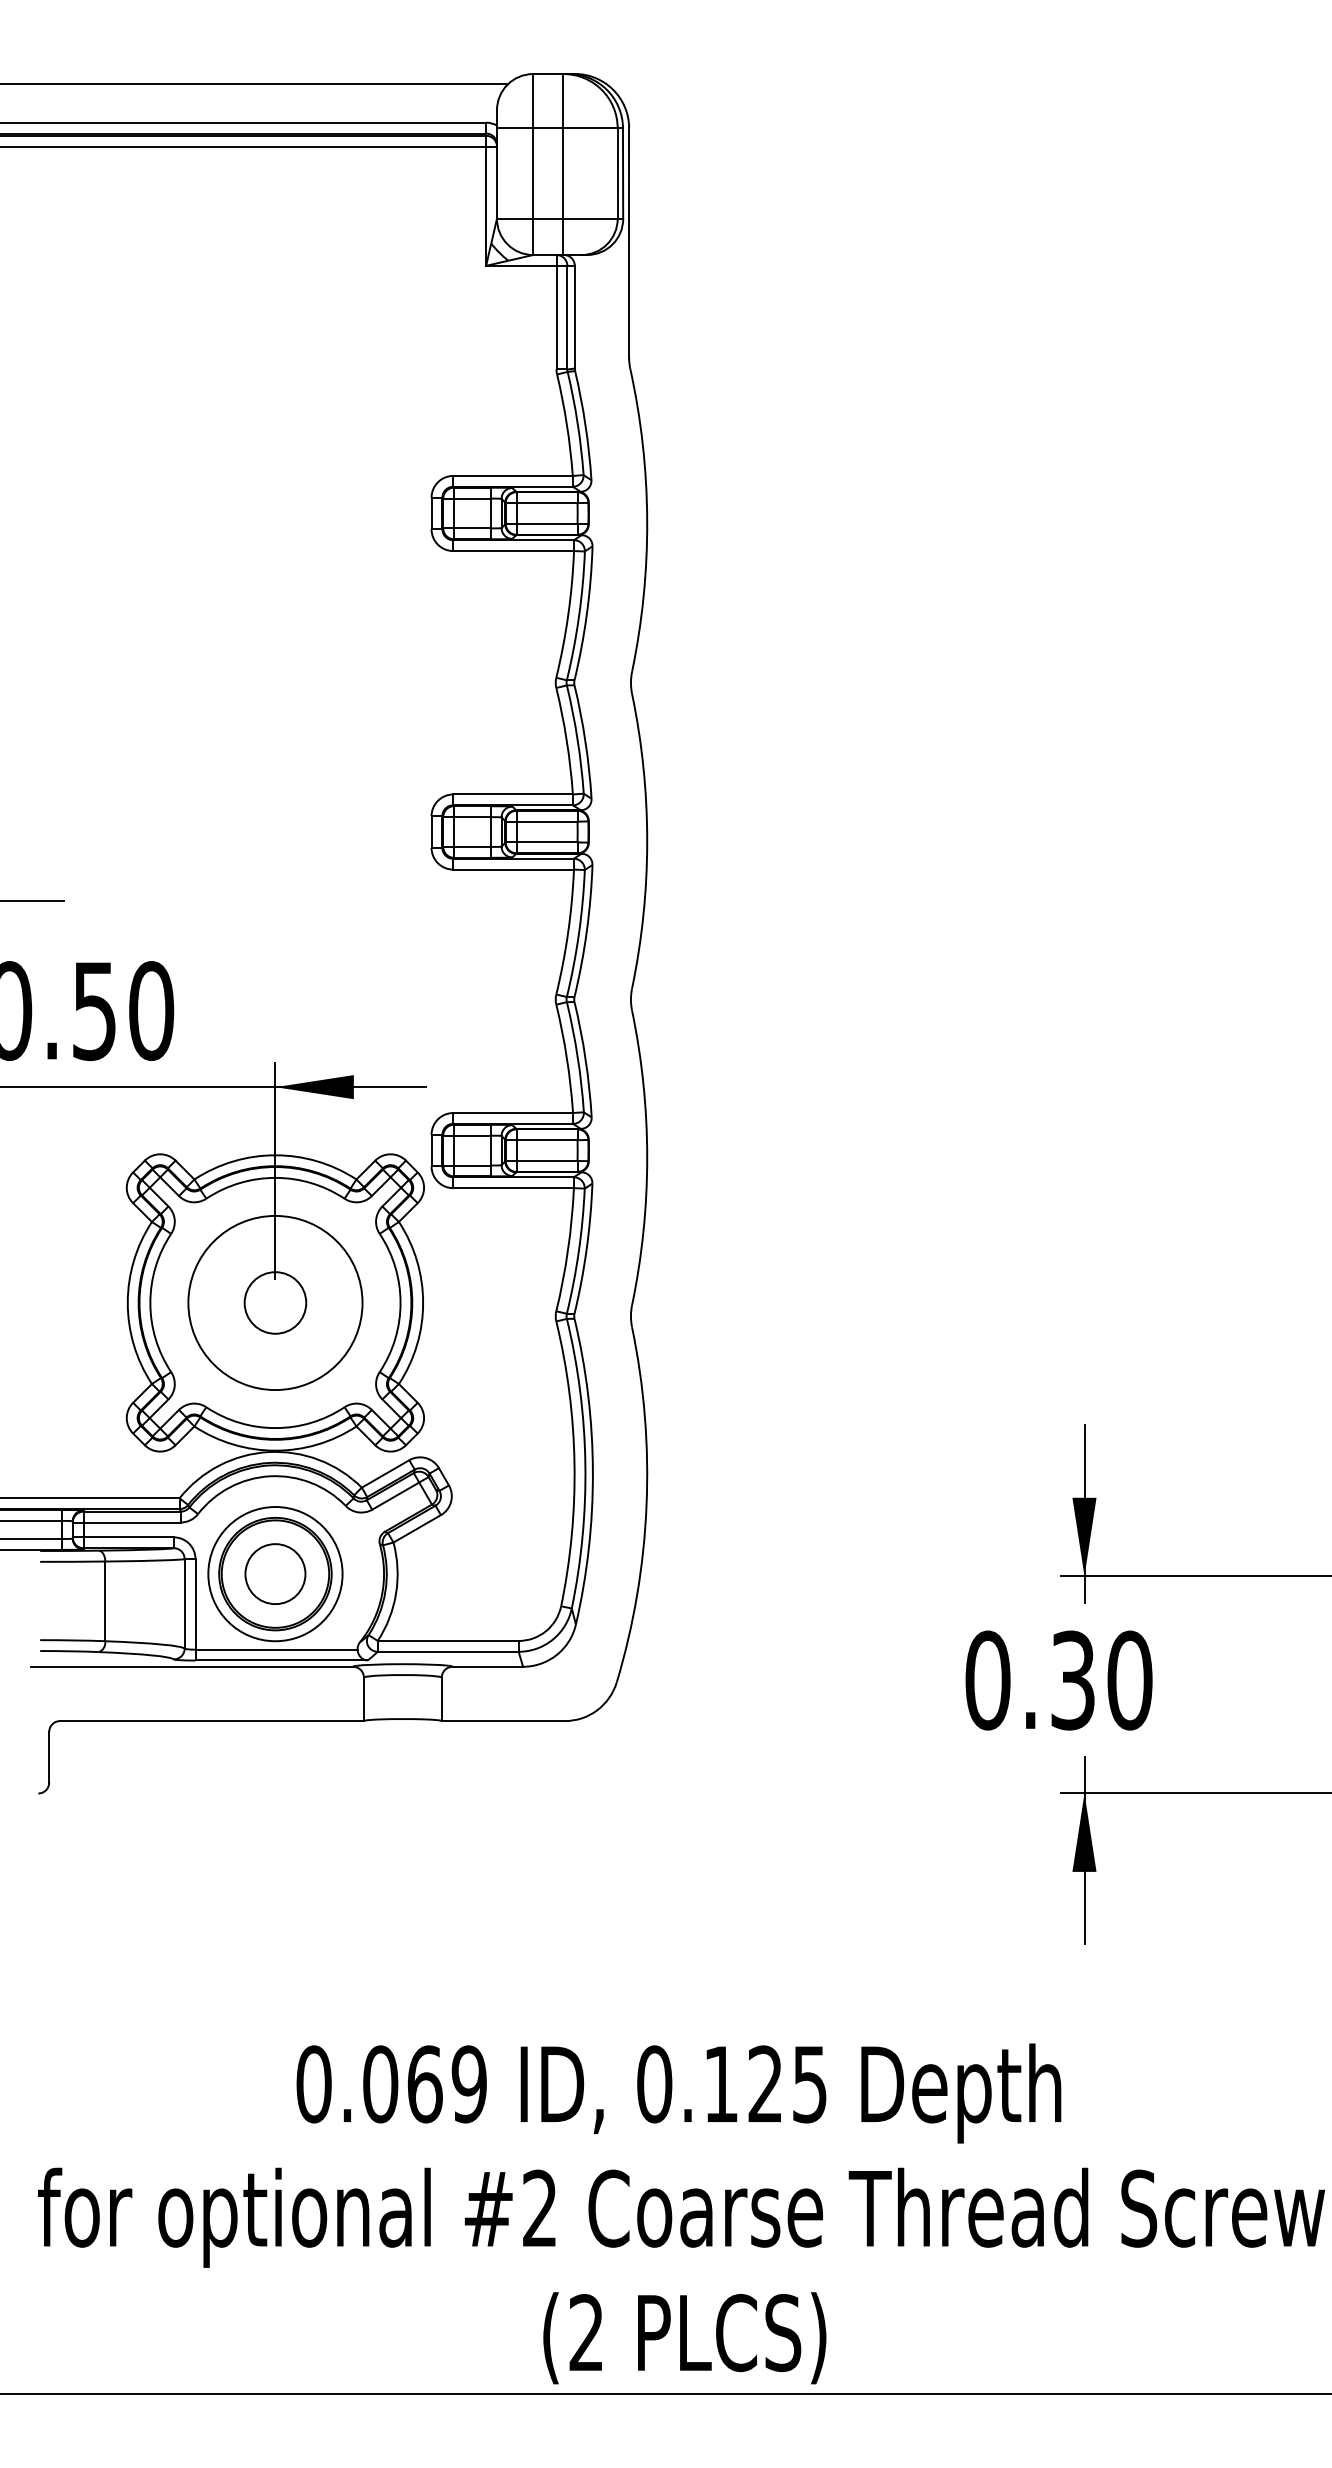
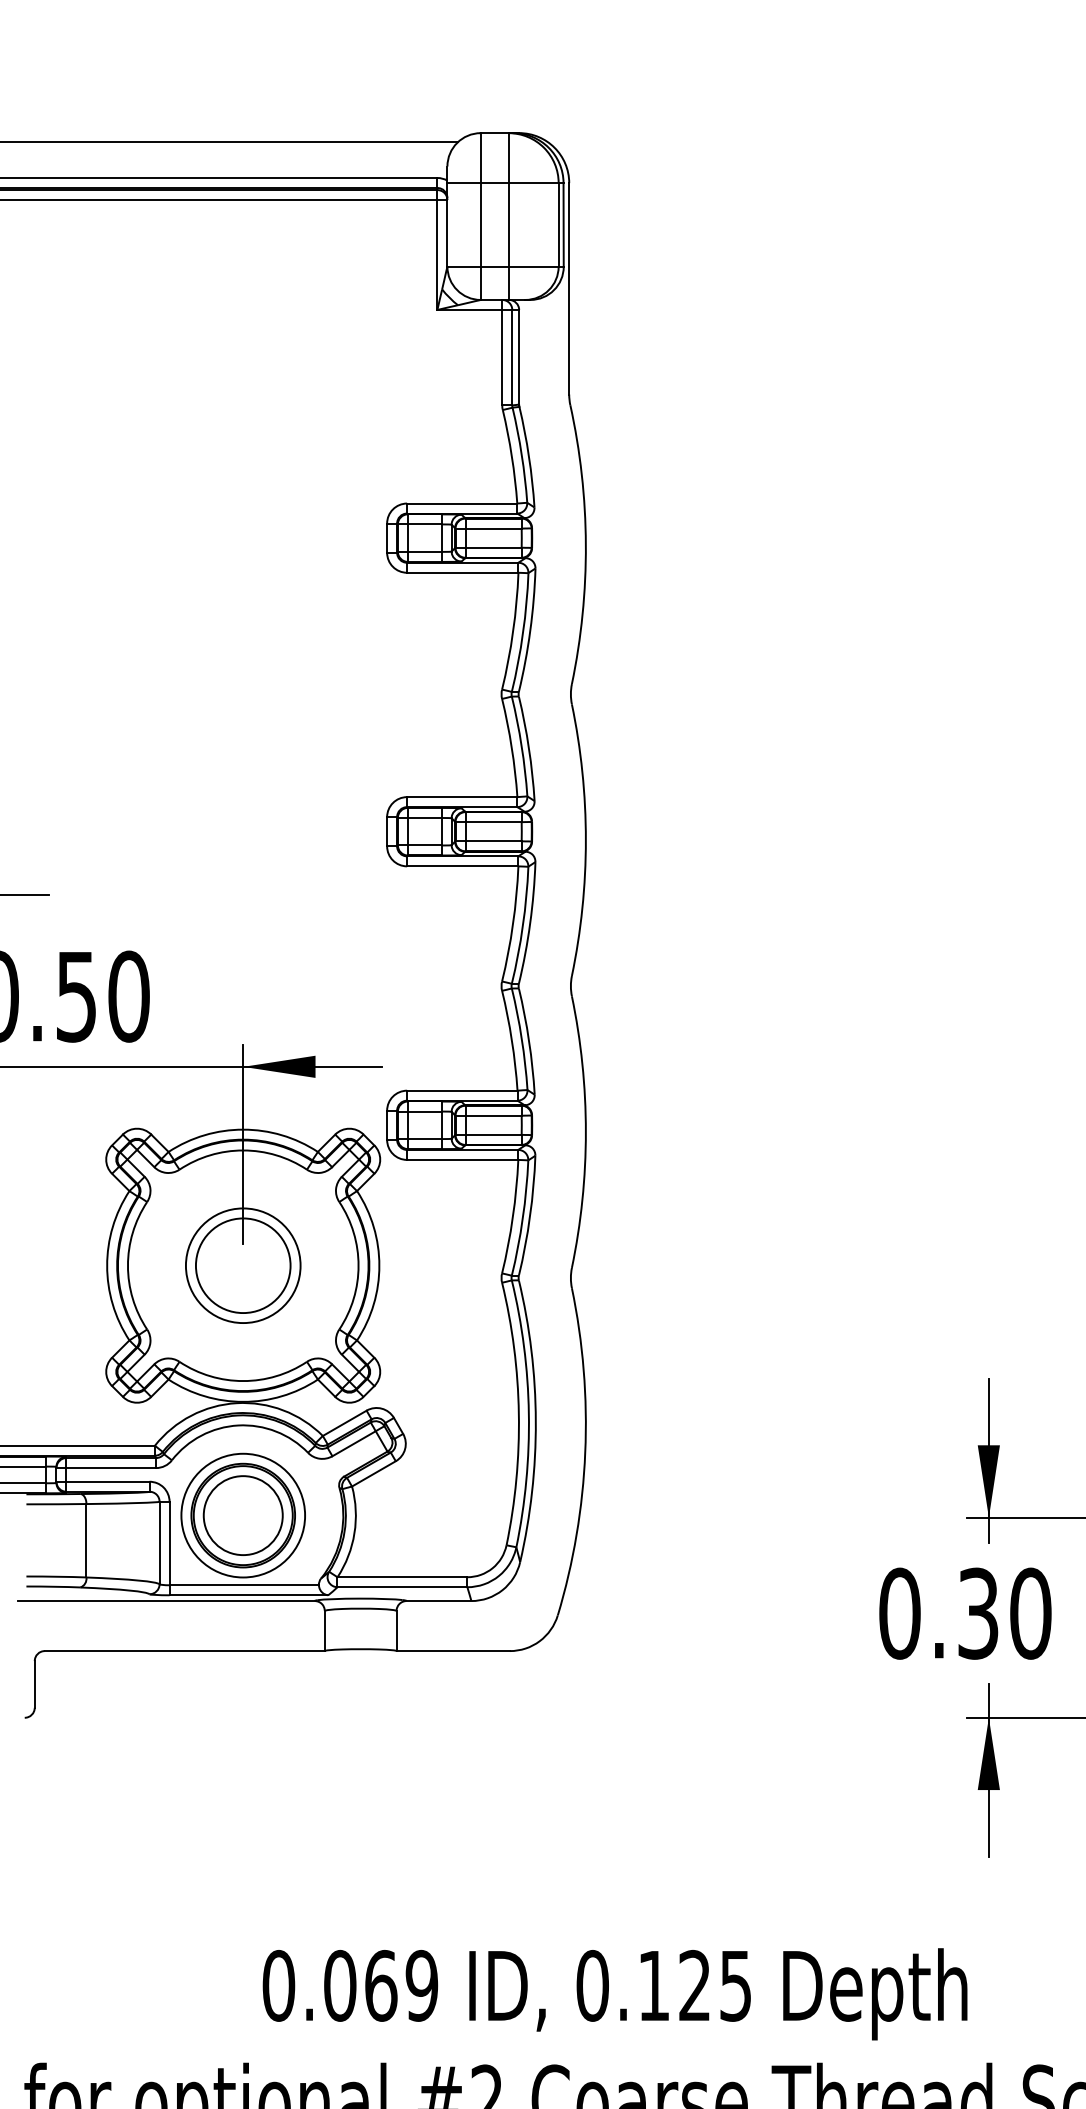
circle: (275, 1302) -> (243, 1265), size x0.71
circle: (275, 1302) -> (243, 1265), size x1.67
circle: (275, 1573) -> (243, 1515), size x1.43

